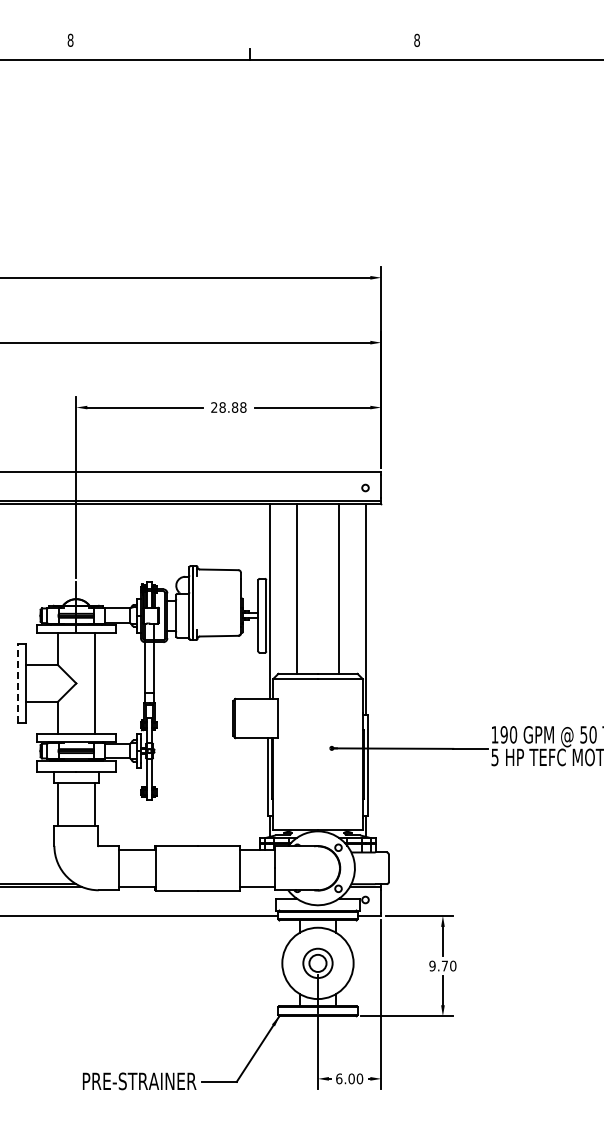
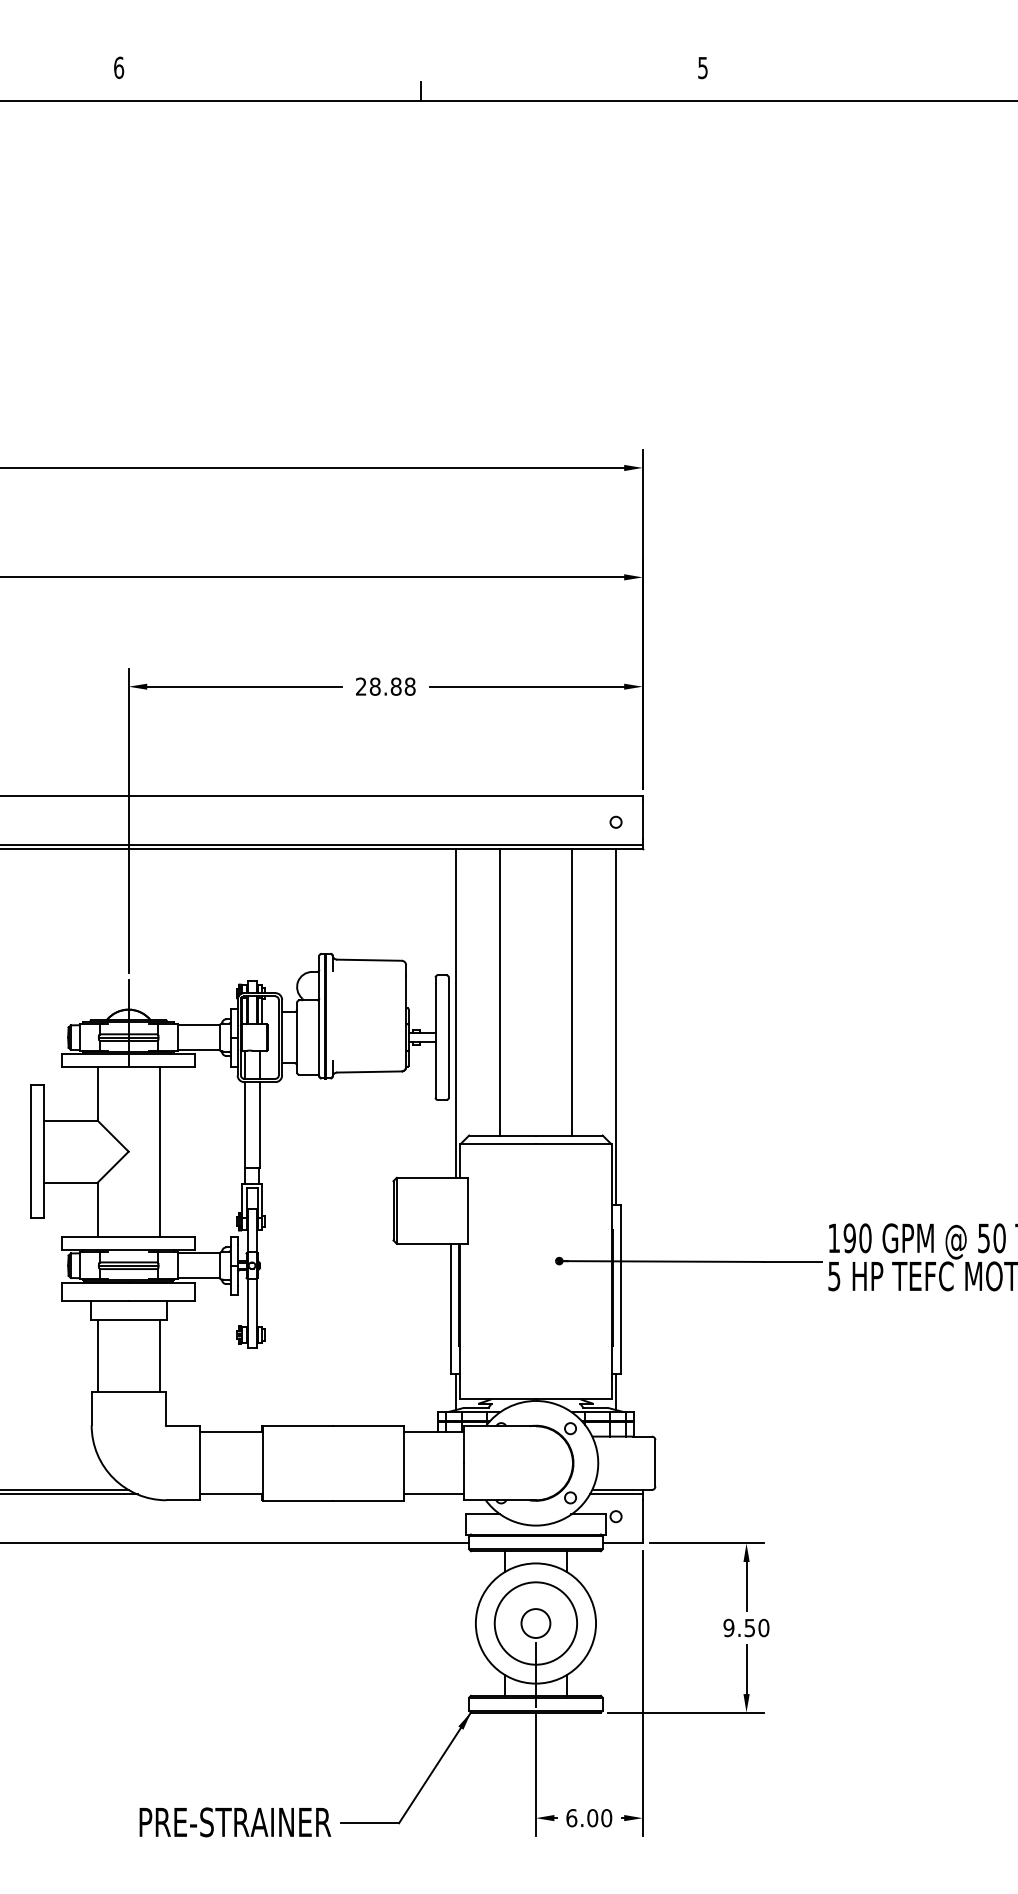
text: (70, 39) -> (118, 66), 8 -> 6
text: (416, 39) -> (701, 66), 8 -> 5
line: (18, 683) -> (31, 1151), dashed -> solid
circle: (317, 962) -> (535, 1622), size x1.67
text: (444, 965) -> (749, 1627), 9.70 -> 9.50

